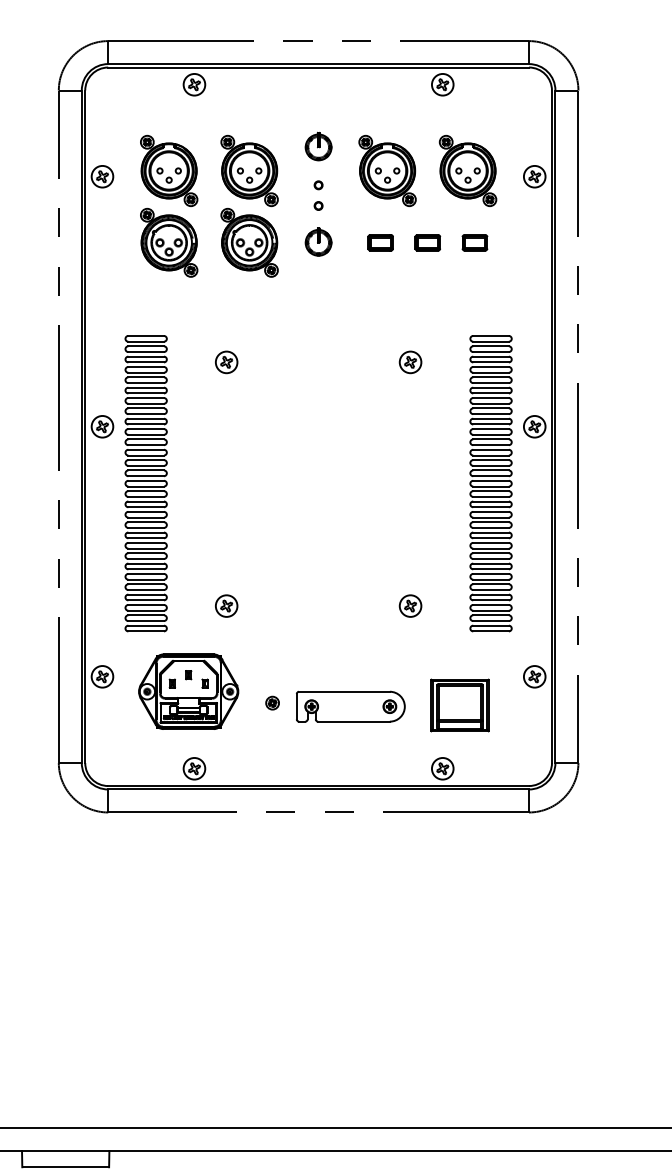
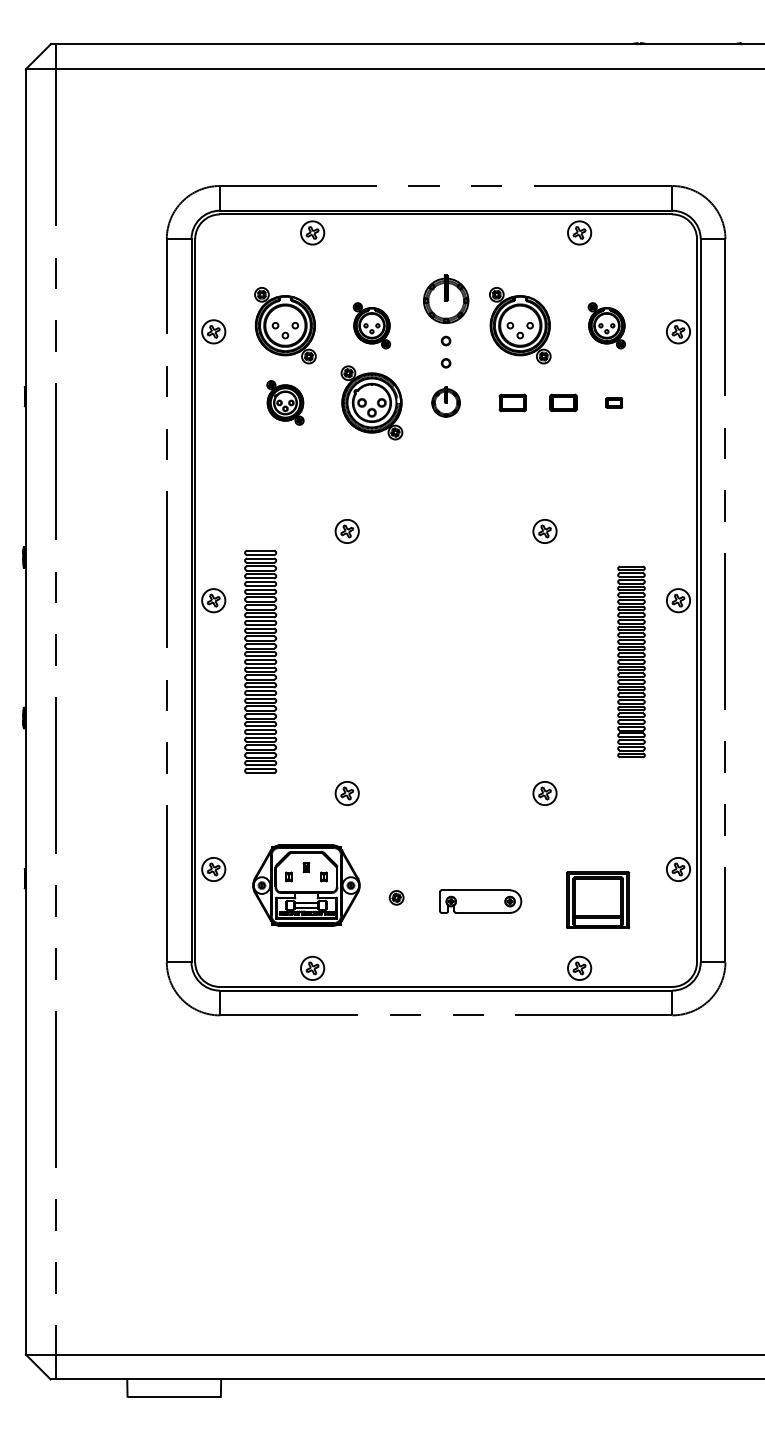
part: (318, 146) -> (445, 299), size x1.6
part: (249, 170) -> (371, 325), size x0.6
part: (467, 170) -> (606, 325), size x0.6
part: (169, 242) -> (285, 402), size x0.6
part: (475, 242) -> (614, 402), size x0.6
part: (145, 483) -> (260, 661), size x0.7
part: (491, 483) -> (631, 661), size x0.6
part: (350, 706) -> (480, 901), size x0.7

